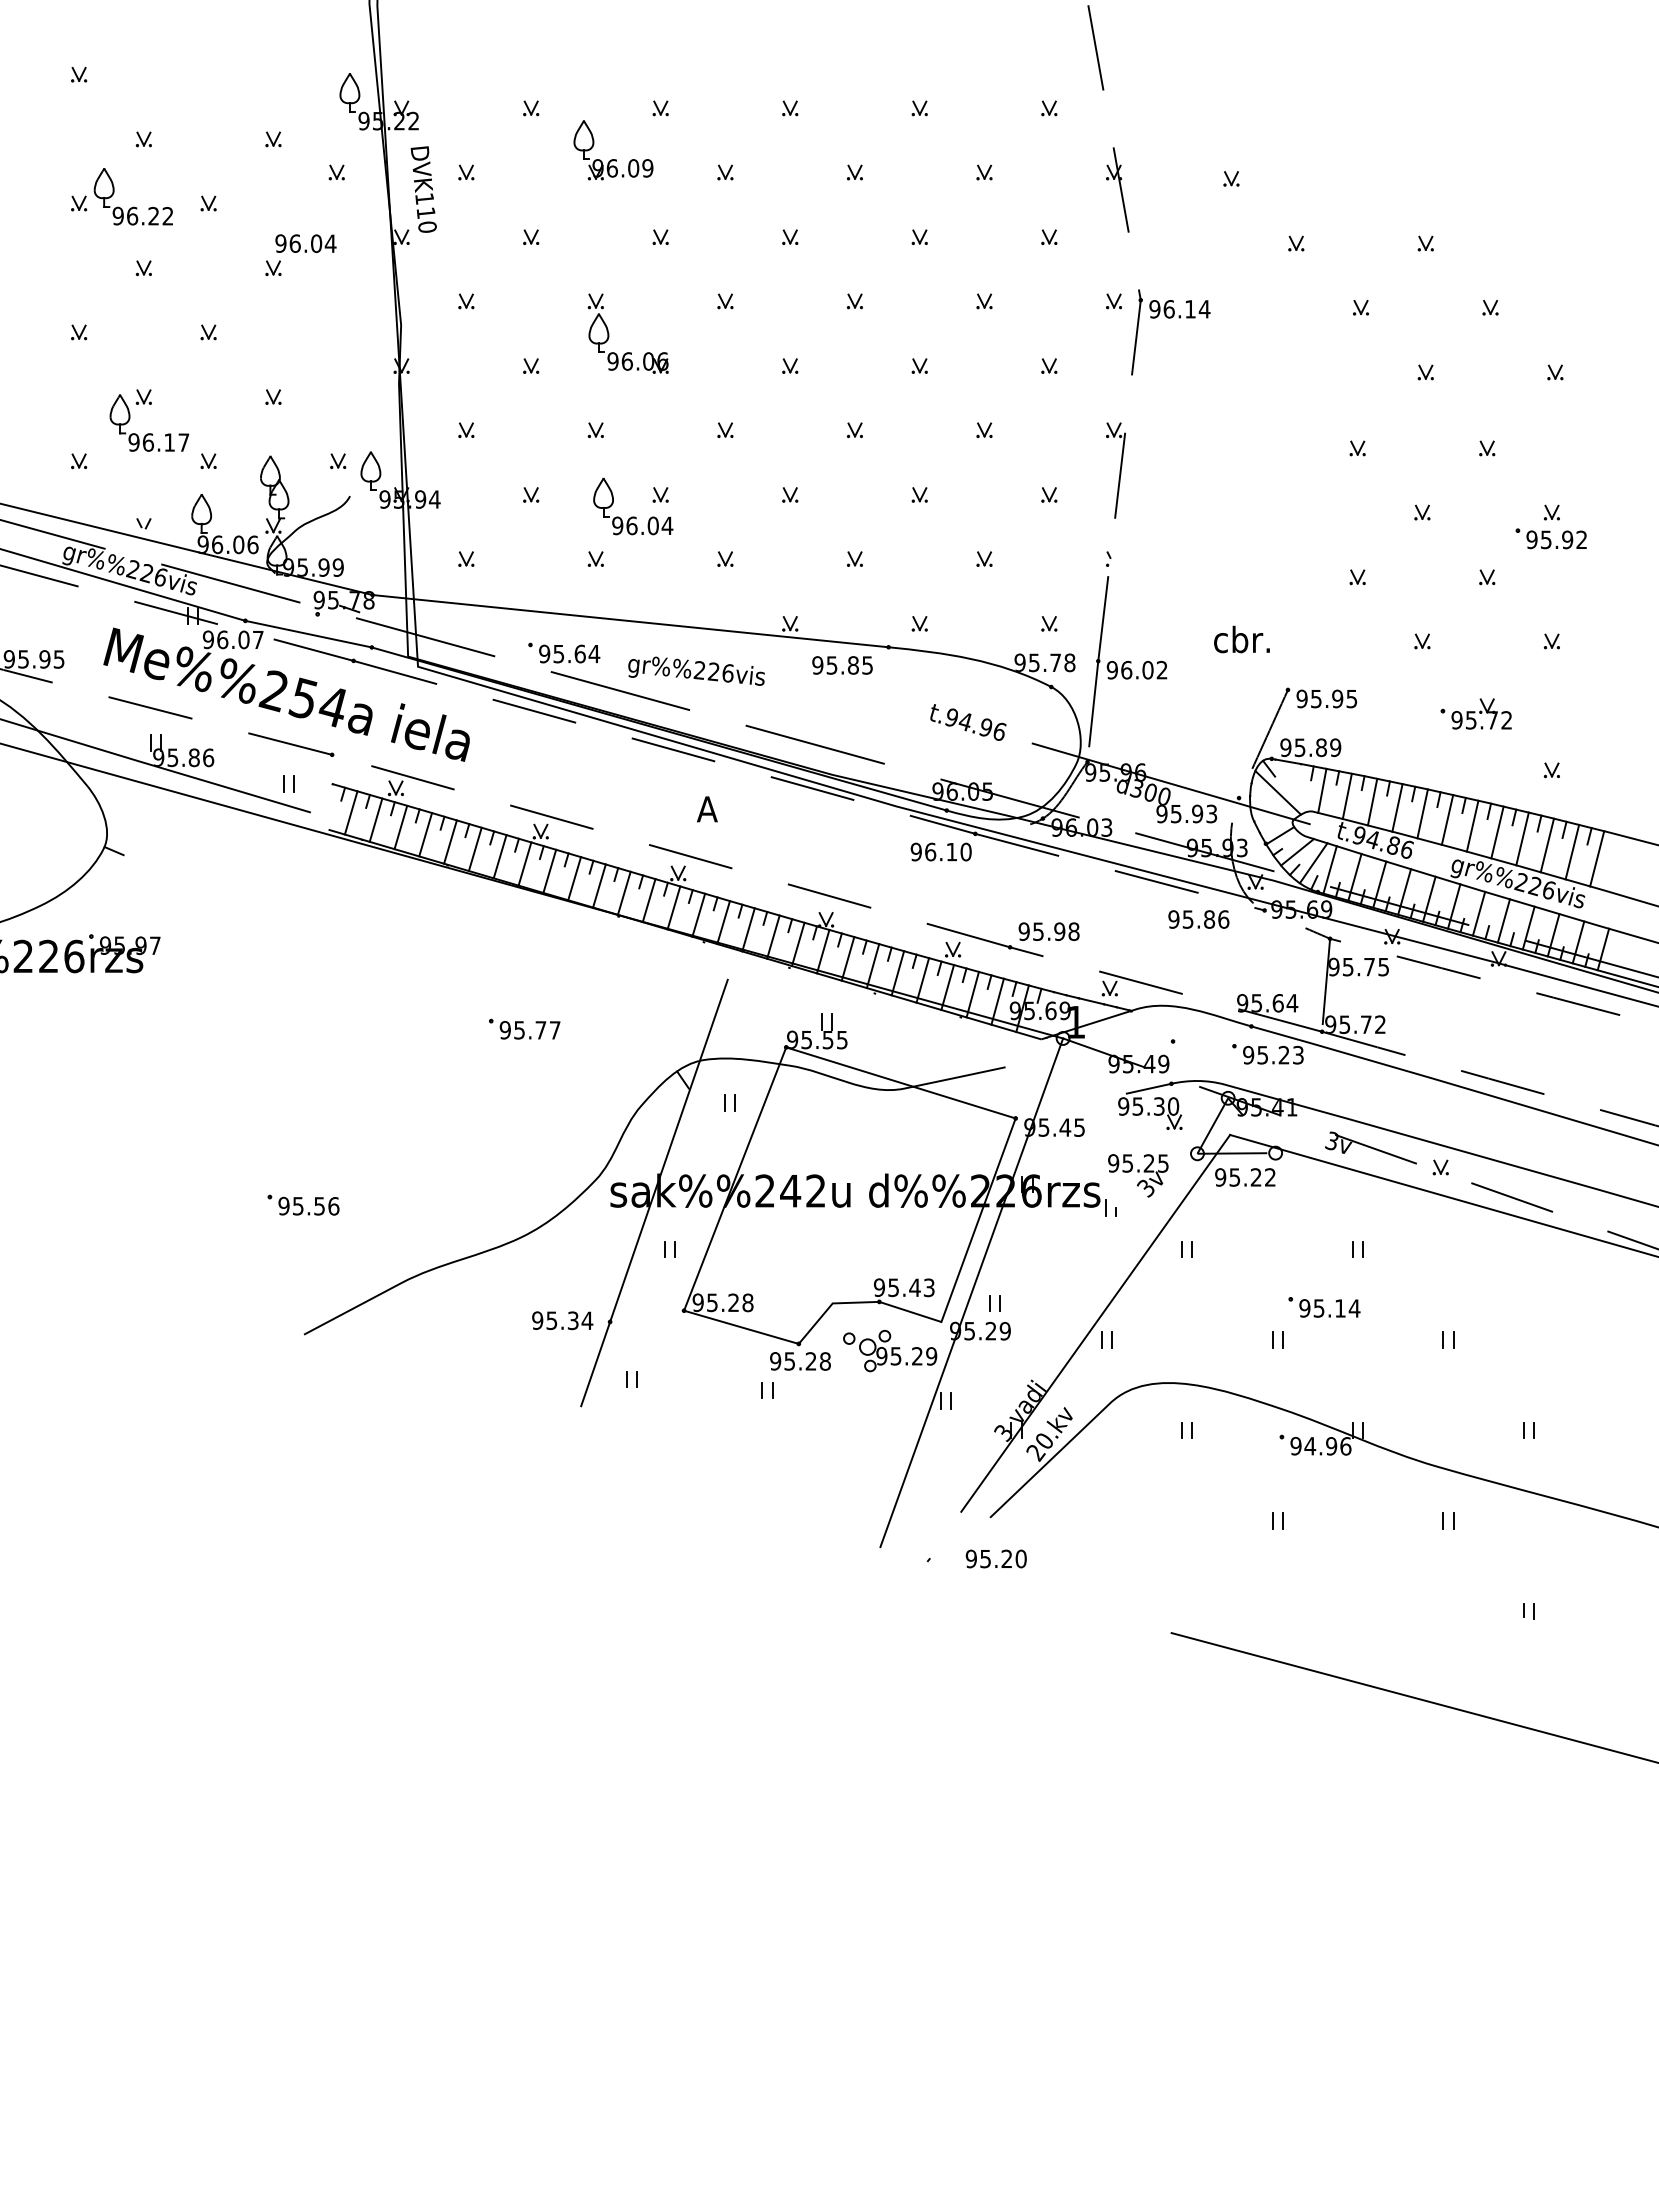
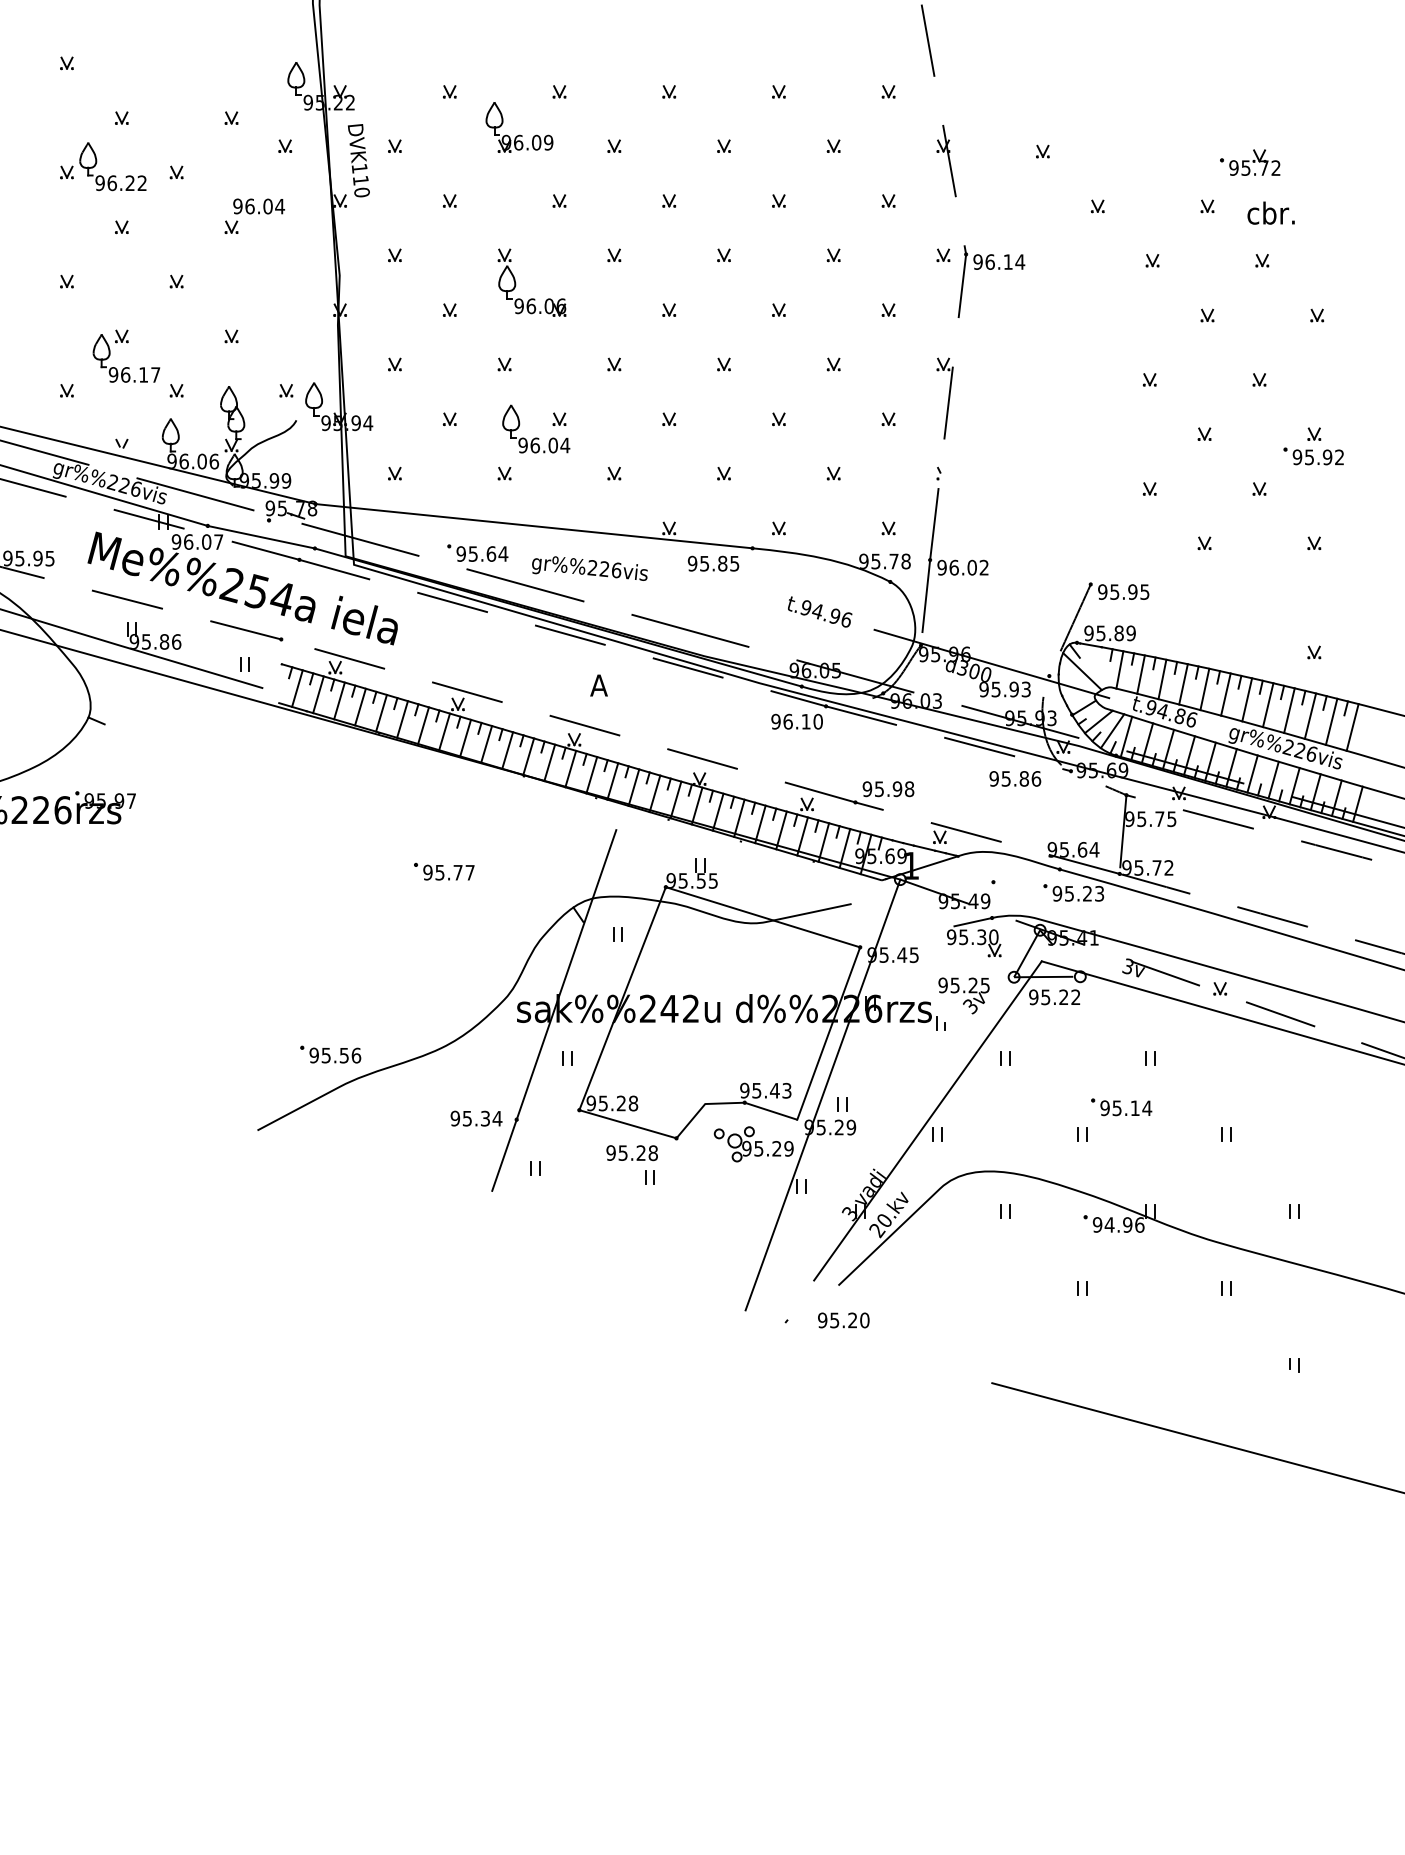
text: (1241, 639) -> (1270, 213), moved
part: (1475, 713) -> (1249, 162), moved
part: (303, 1204) -> (330, 1054), moved
text: (800, 1361) -> (632, 1153), moved

